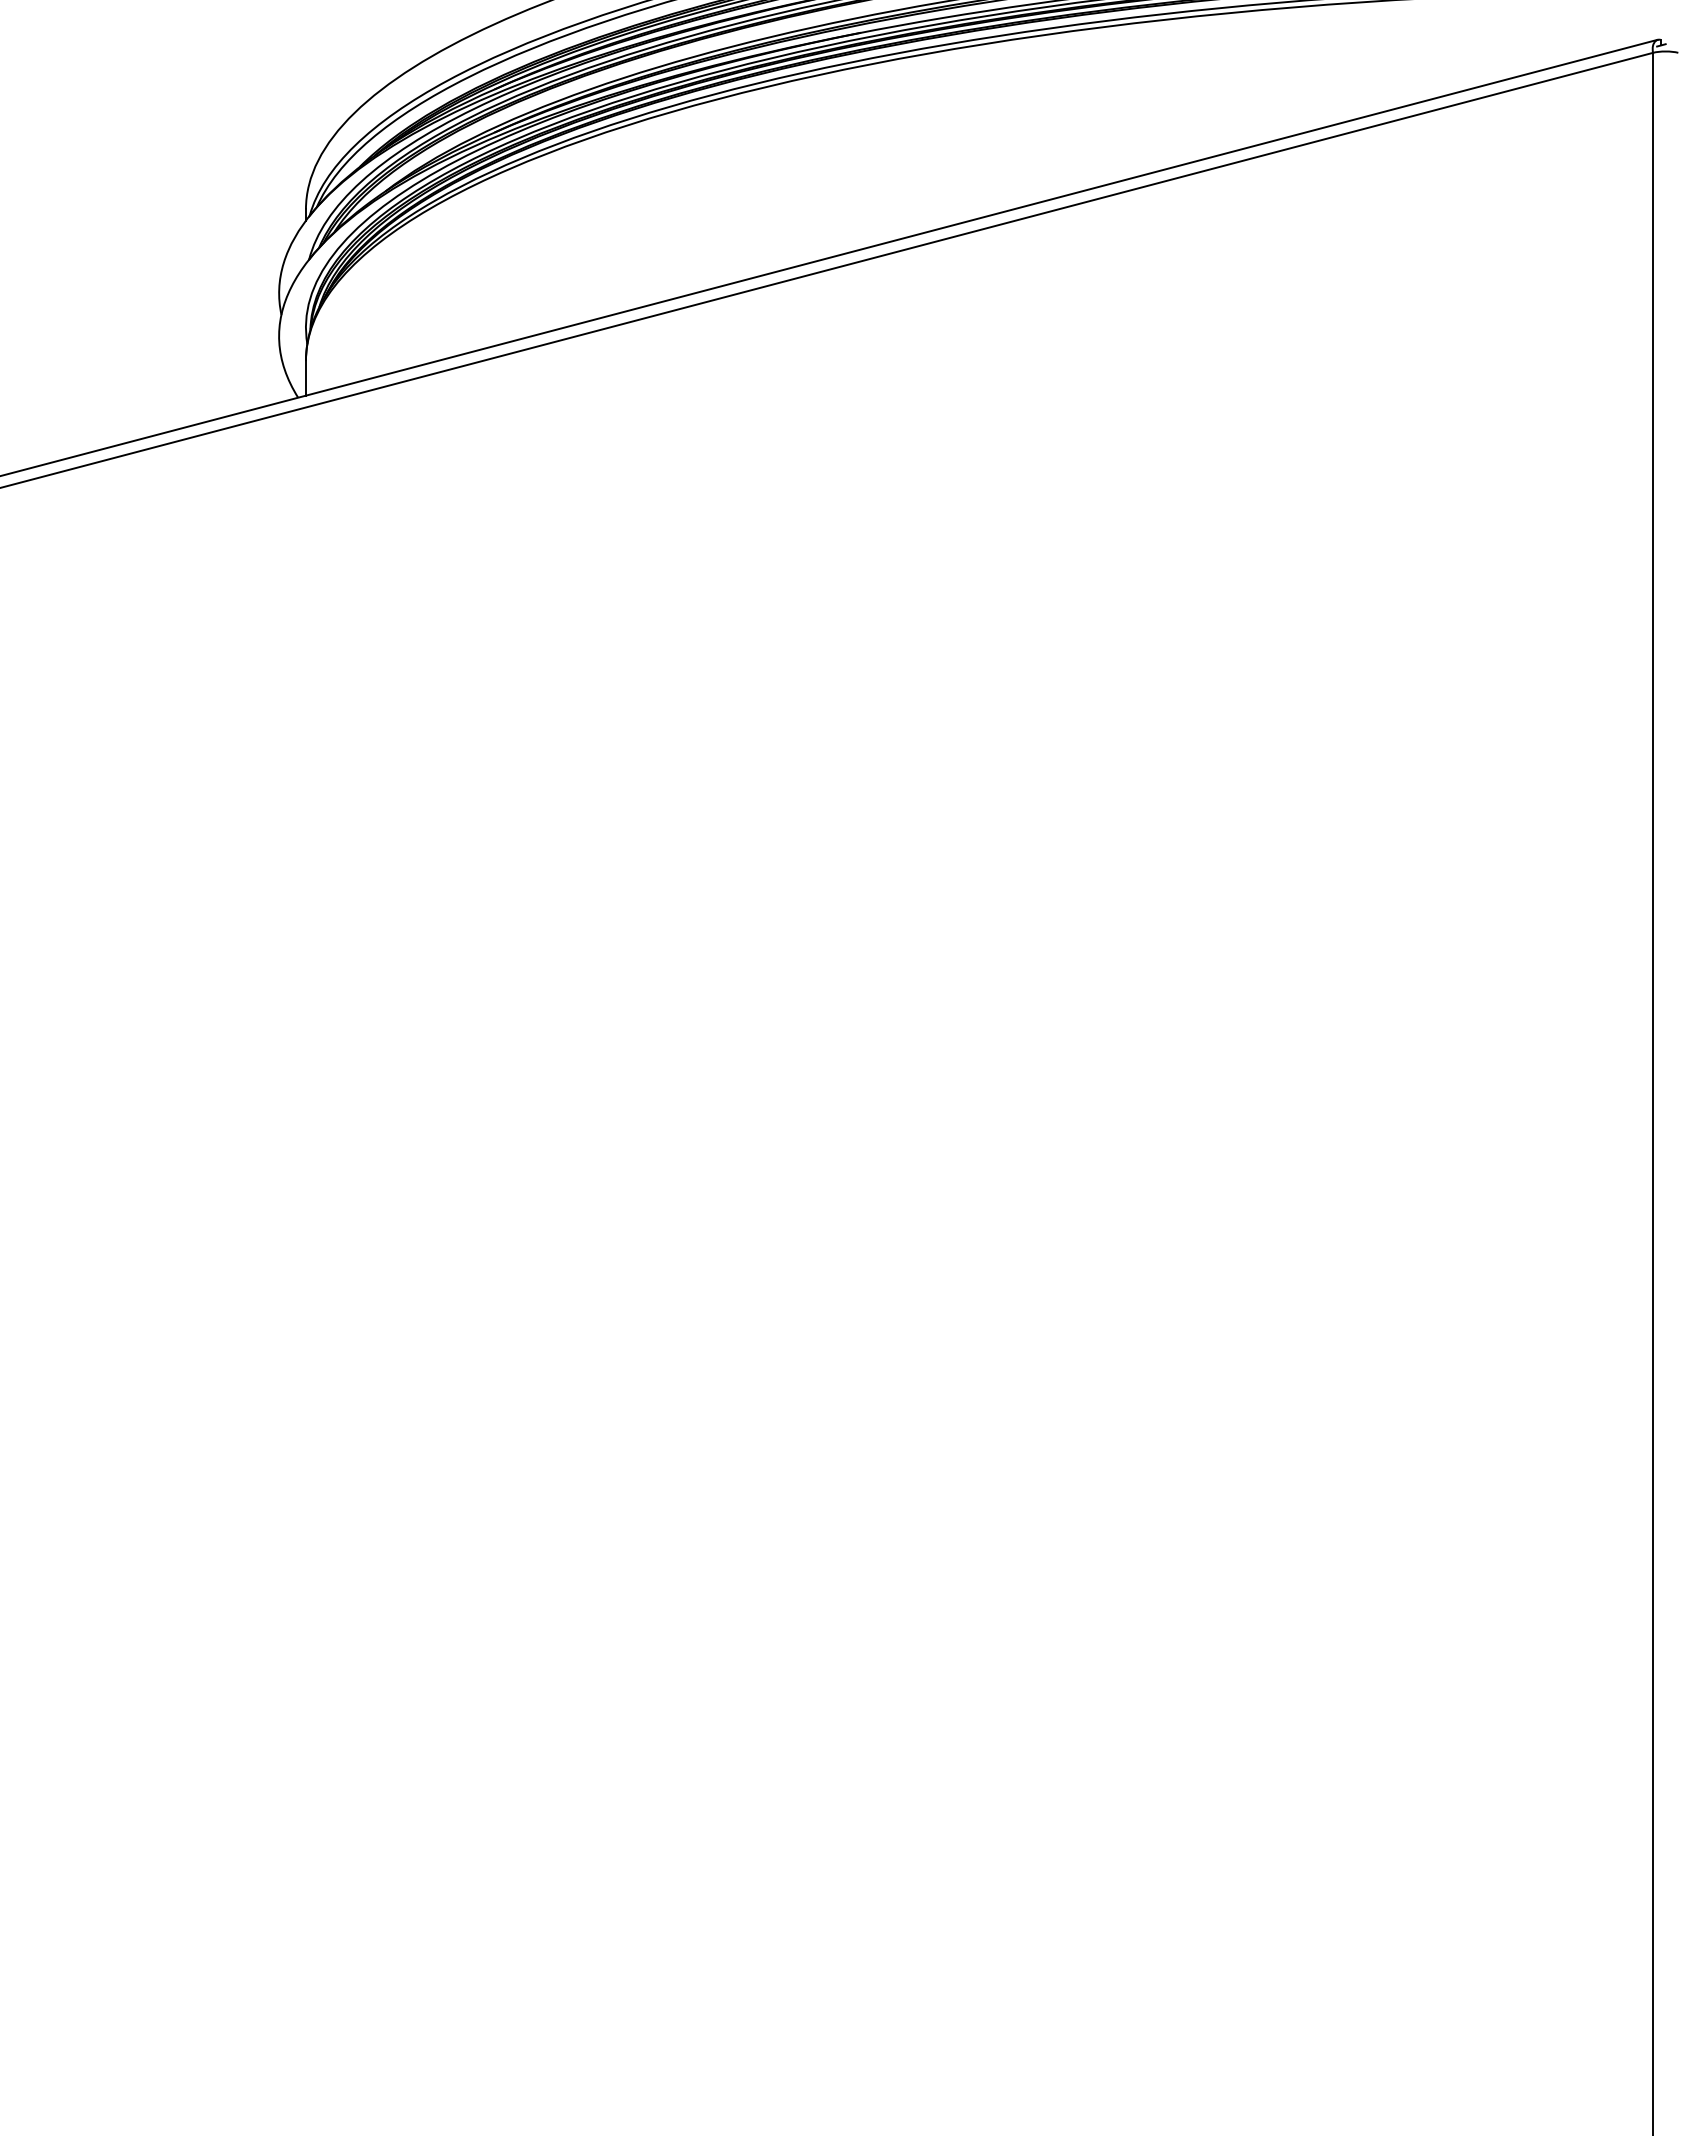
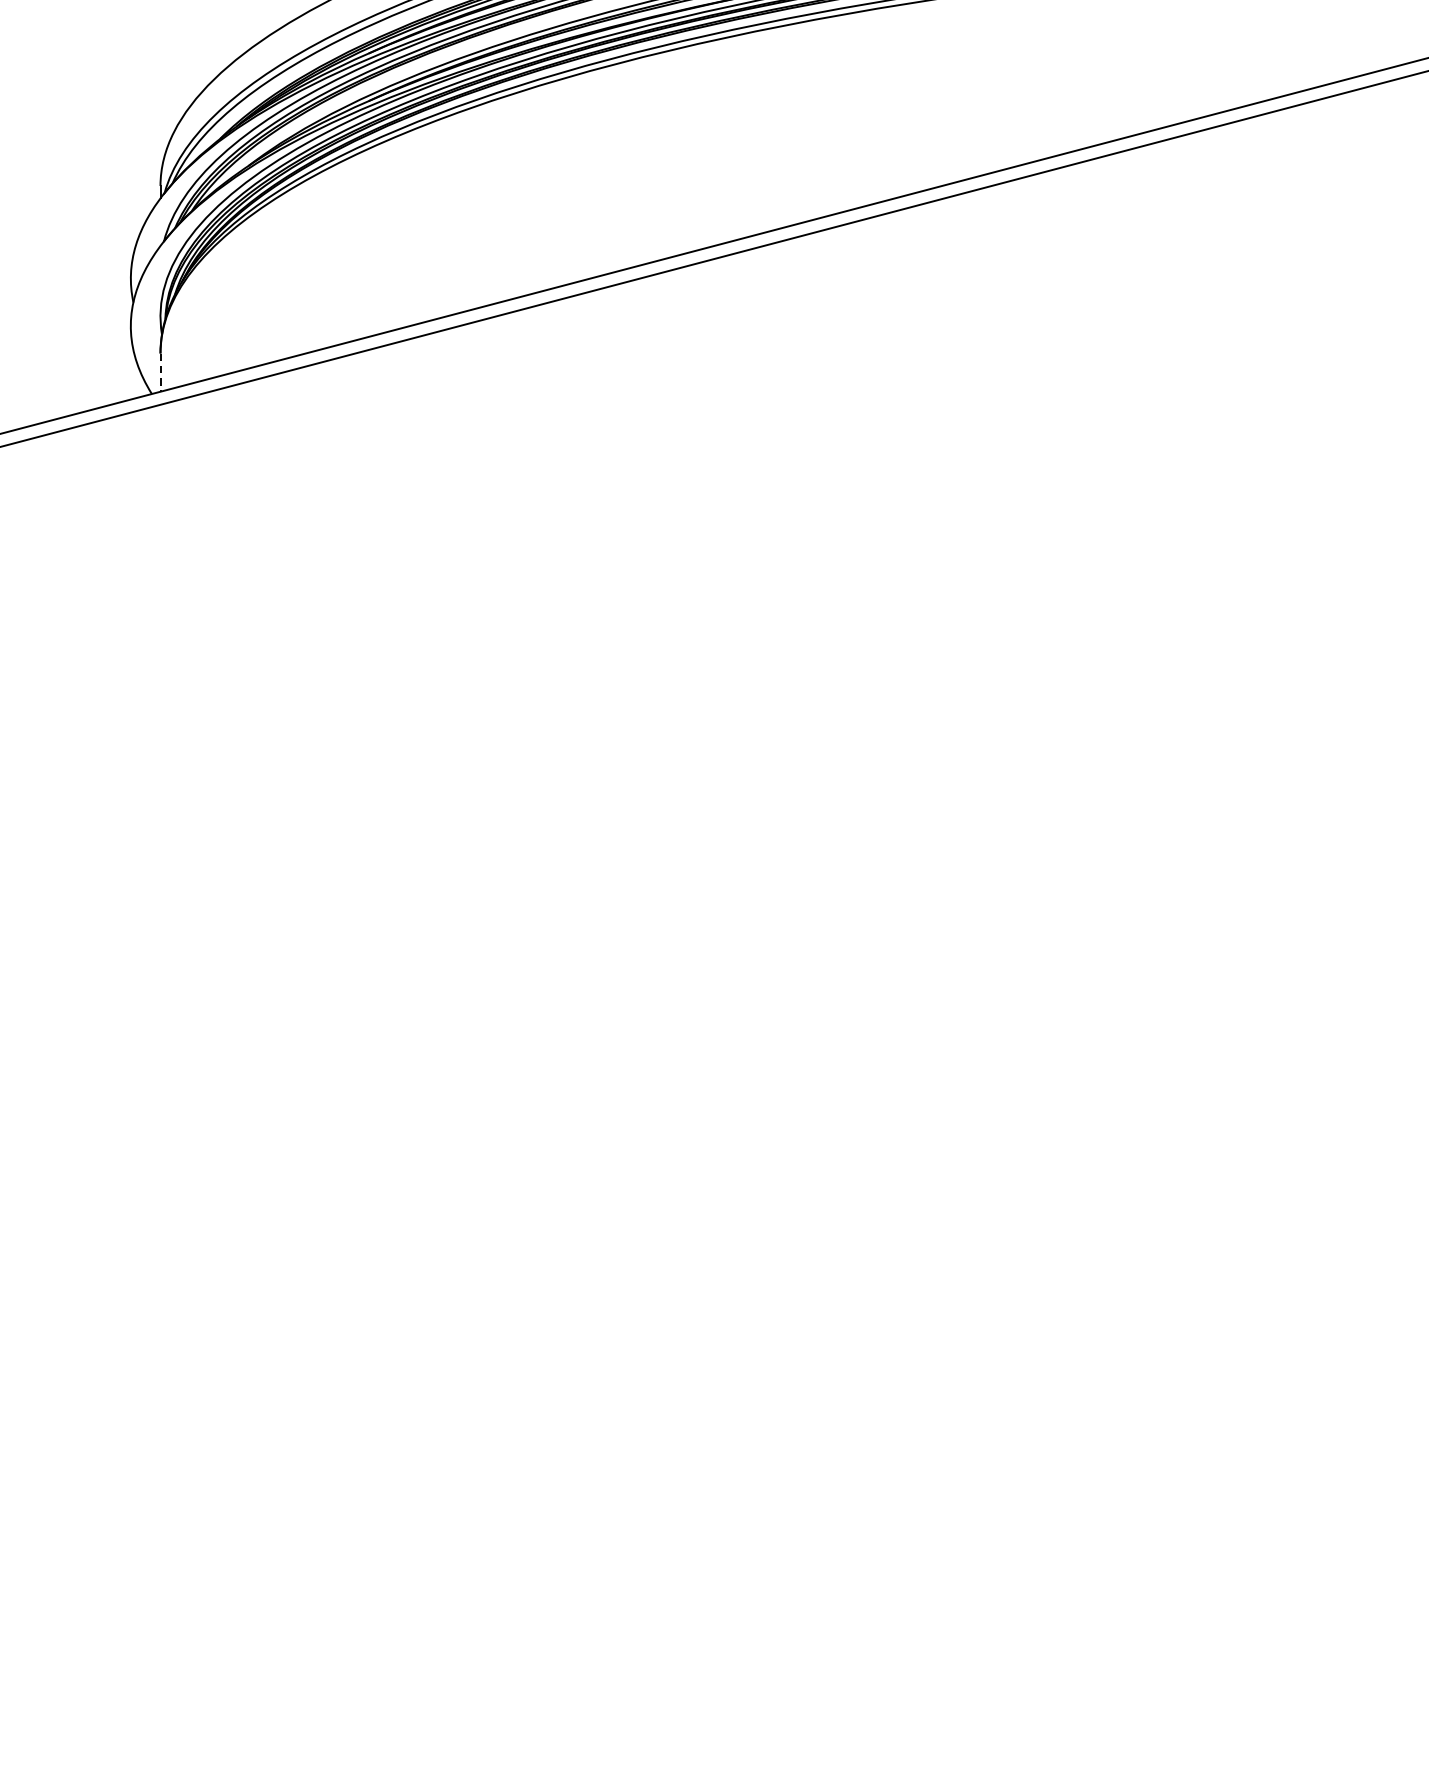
line: (305, 378) -> (159, 372), solid -> dashed

